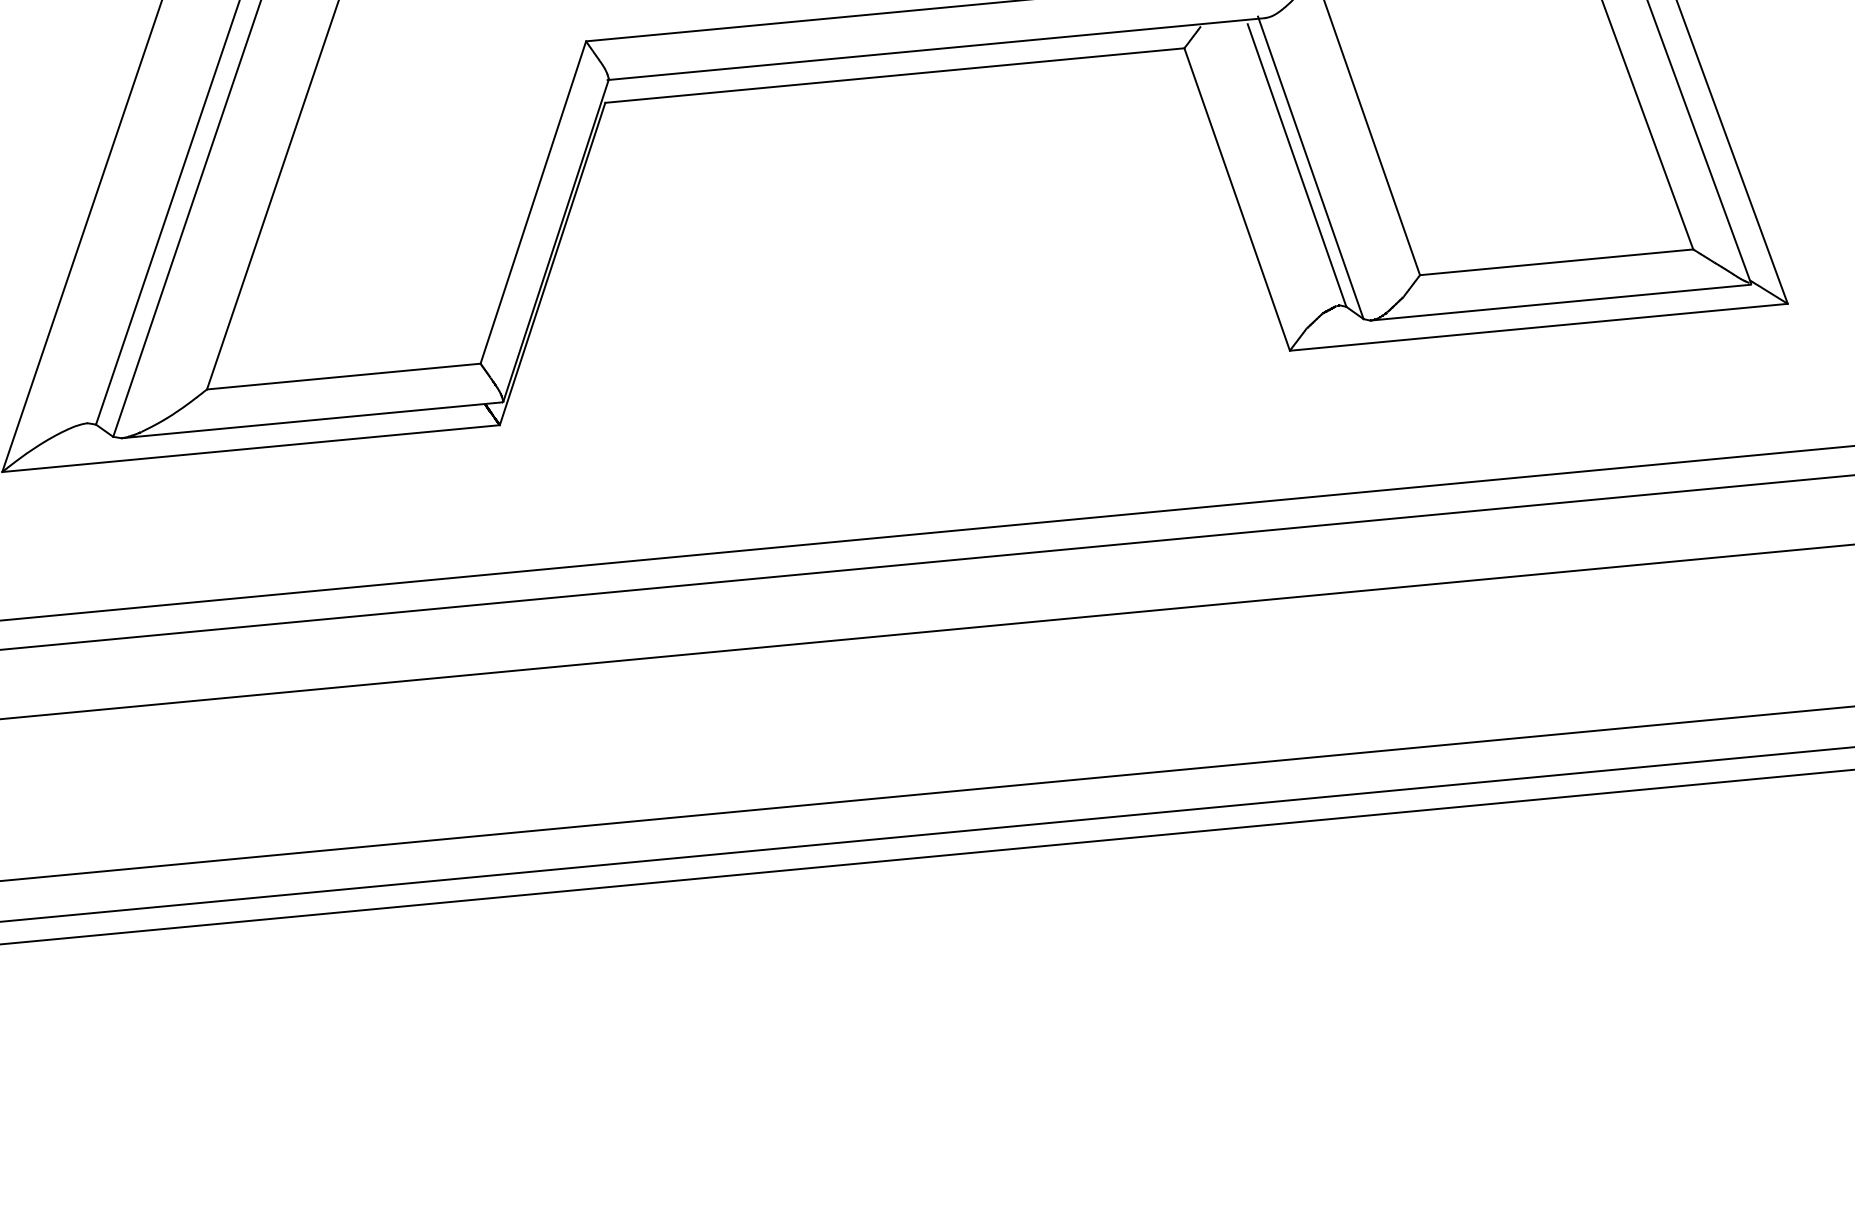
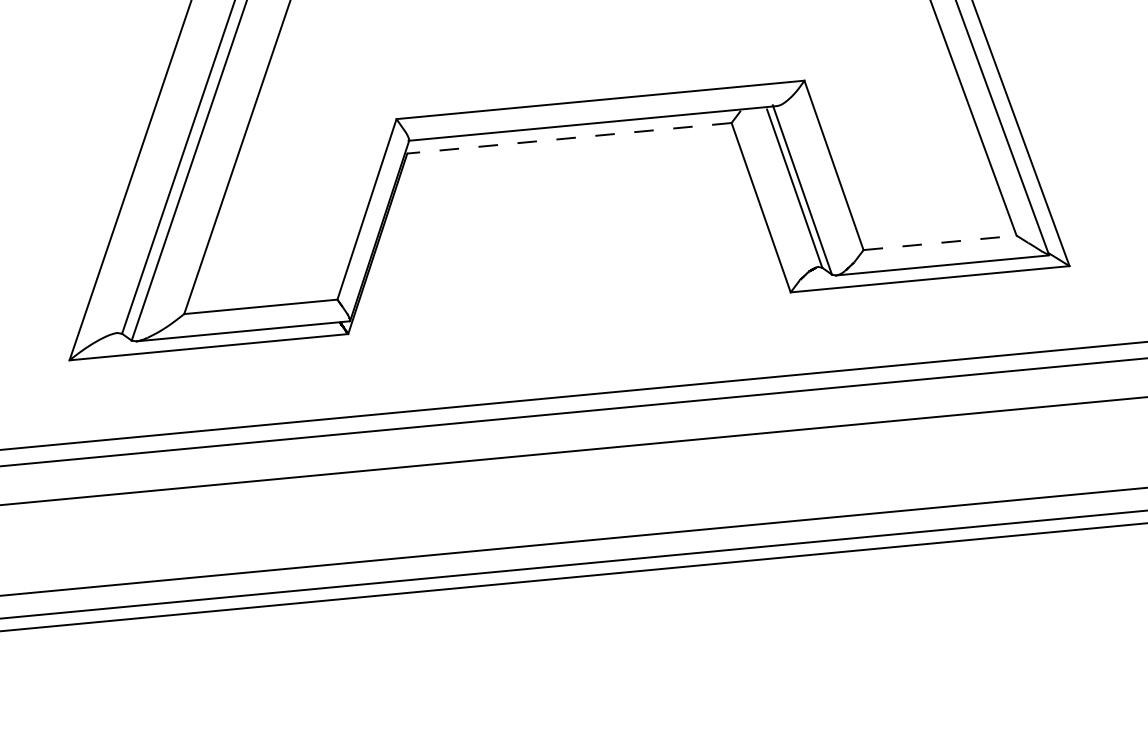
line: (894, 75) -> (569, 138), solid -> dashed
line: (1557, 261) -> (940, 242), solid -> dashed

